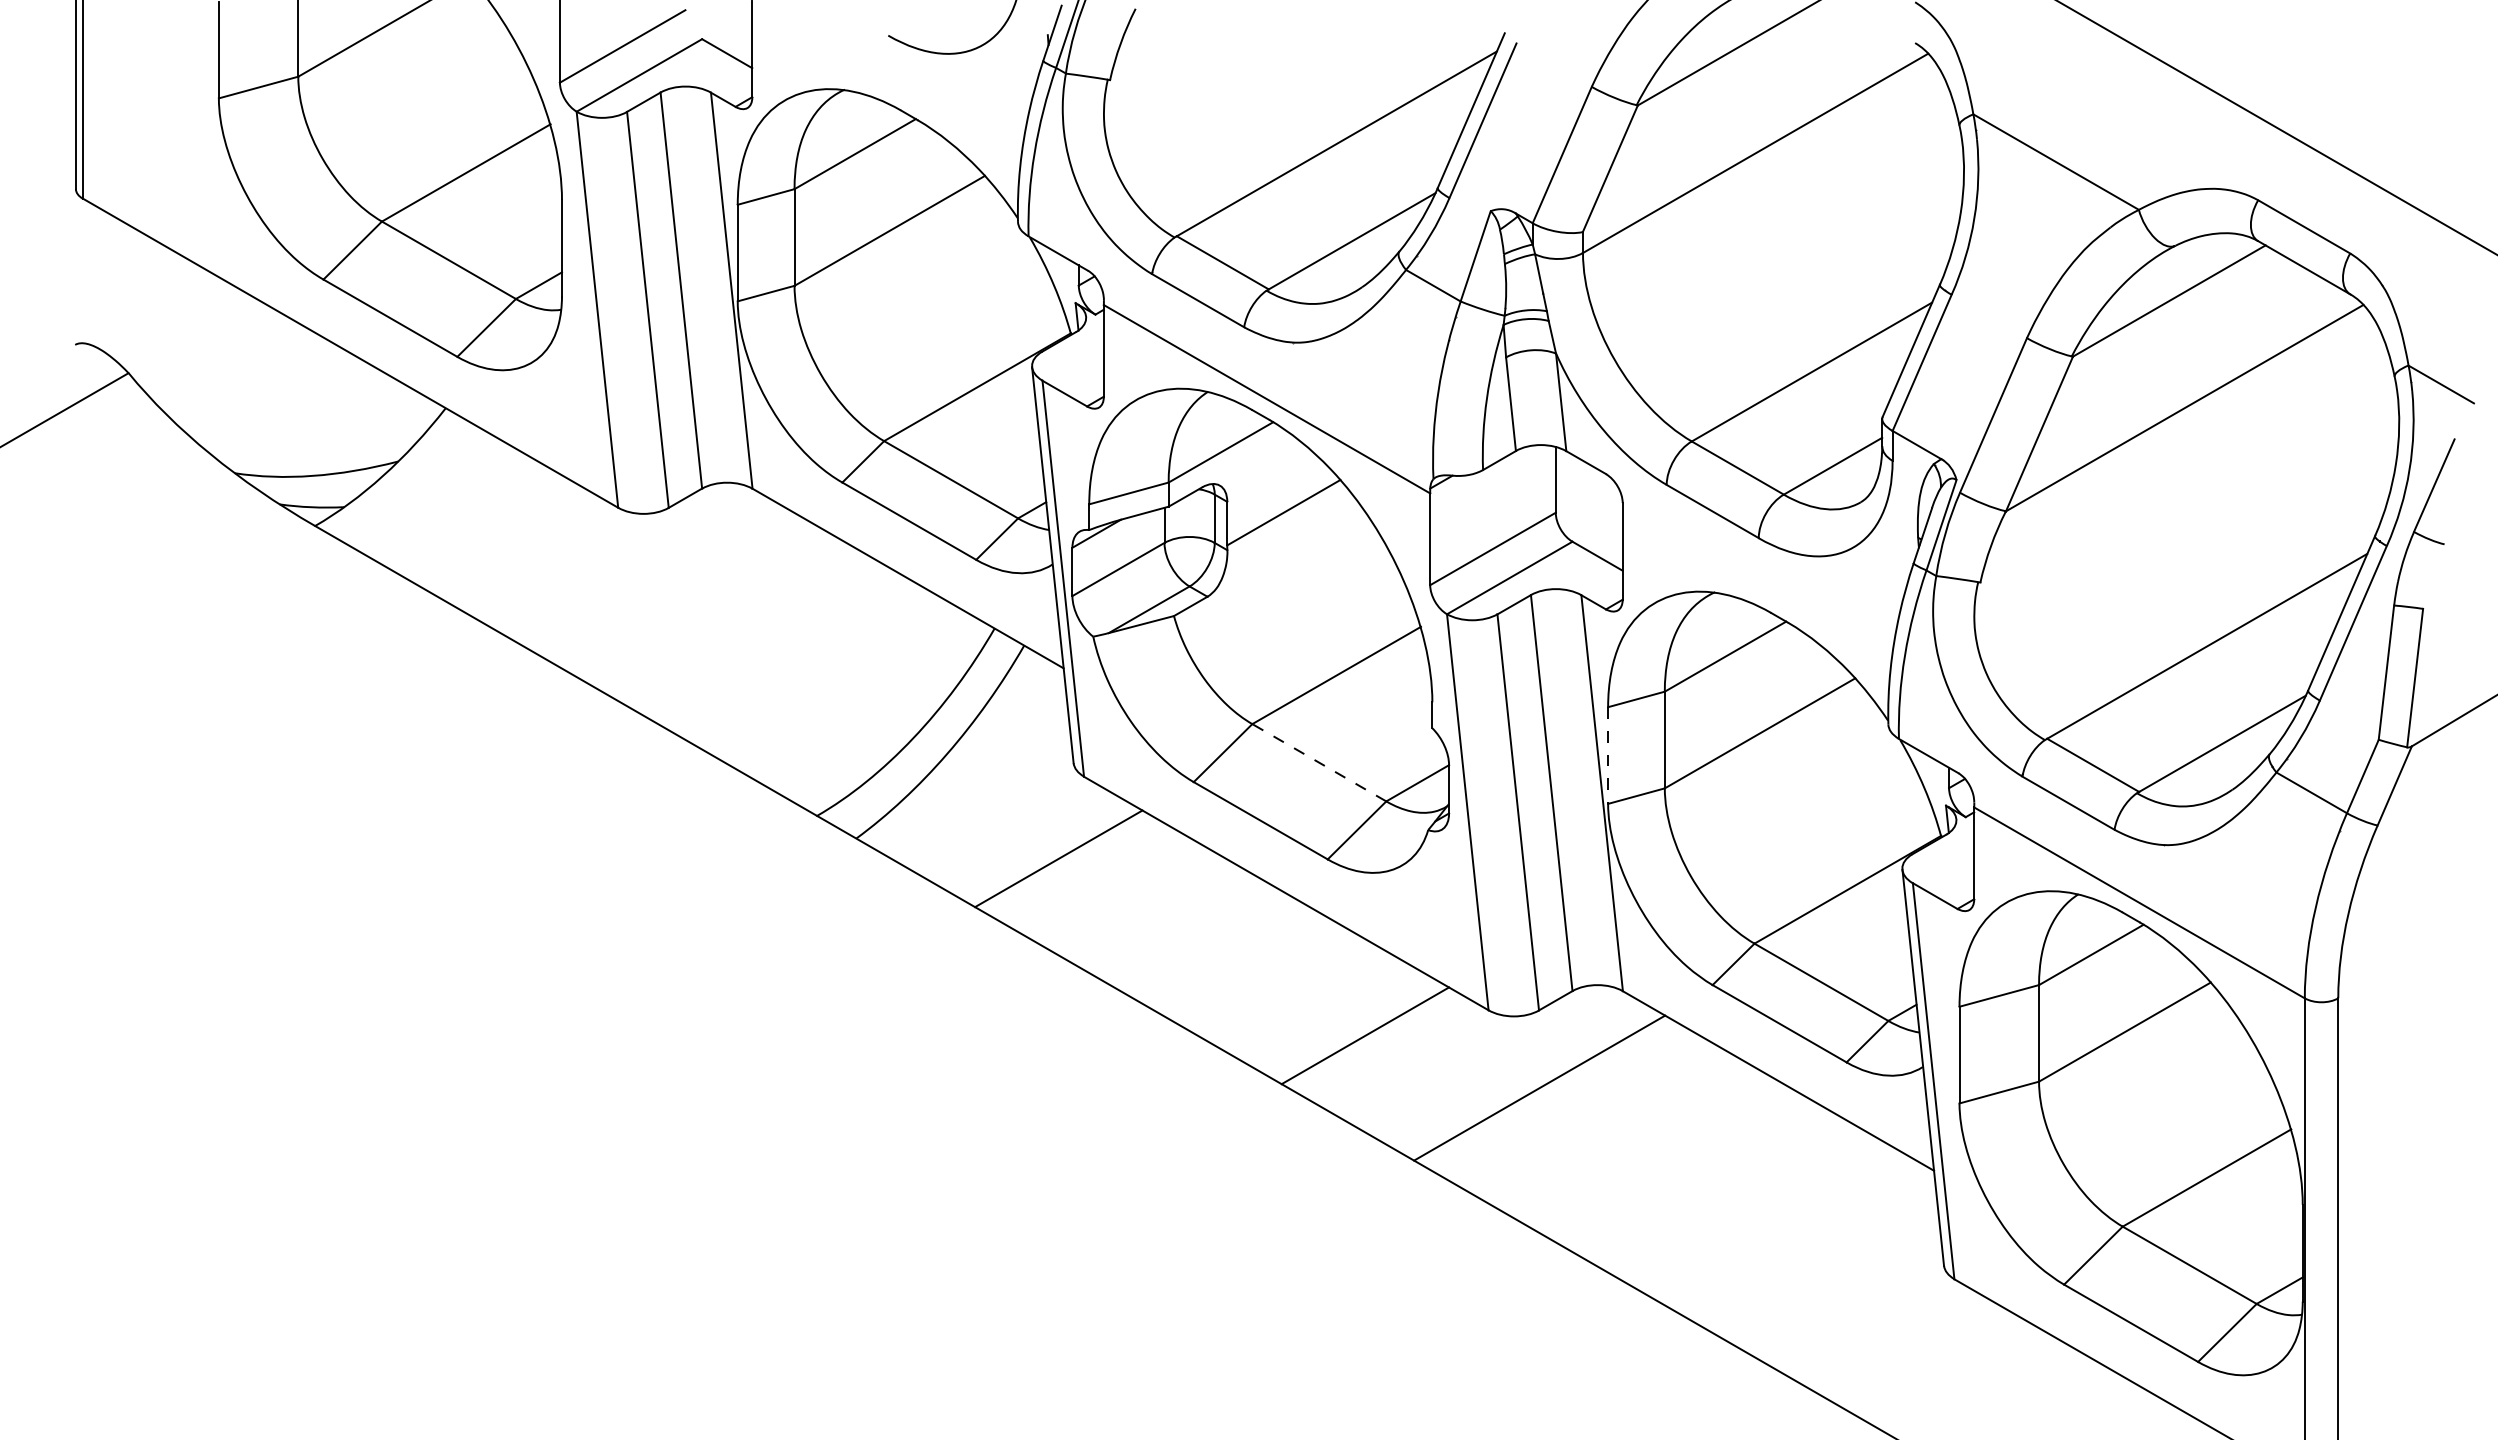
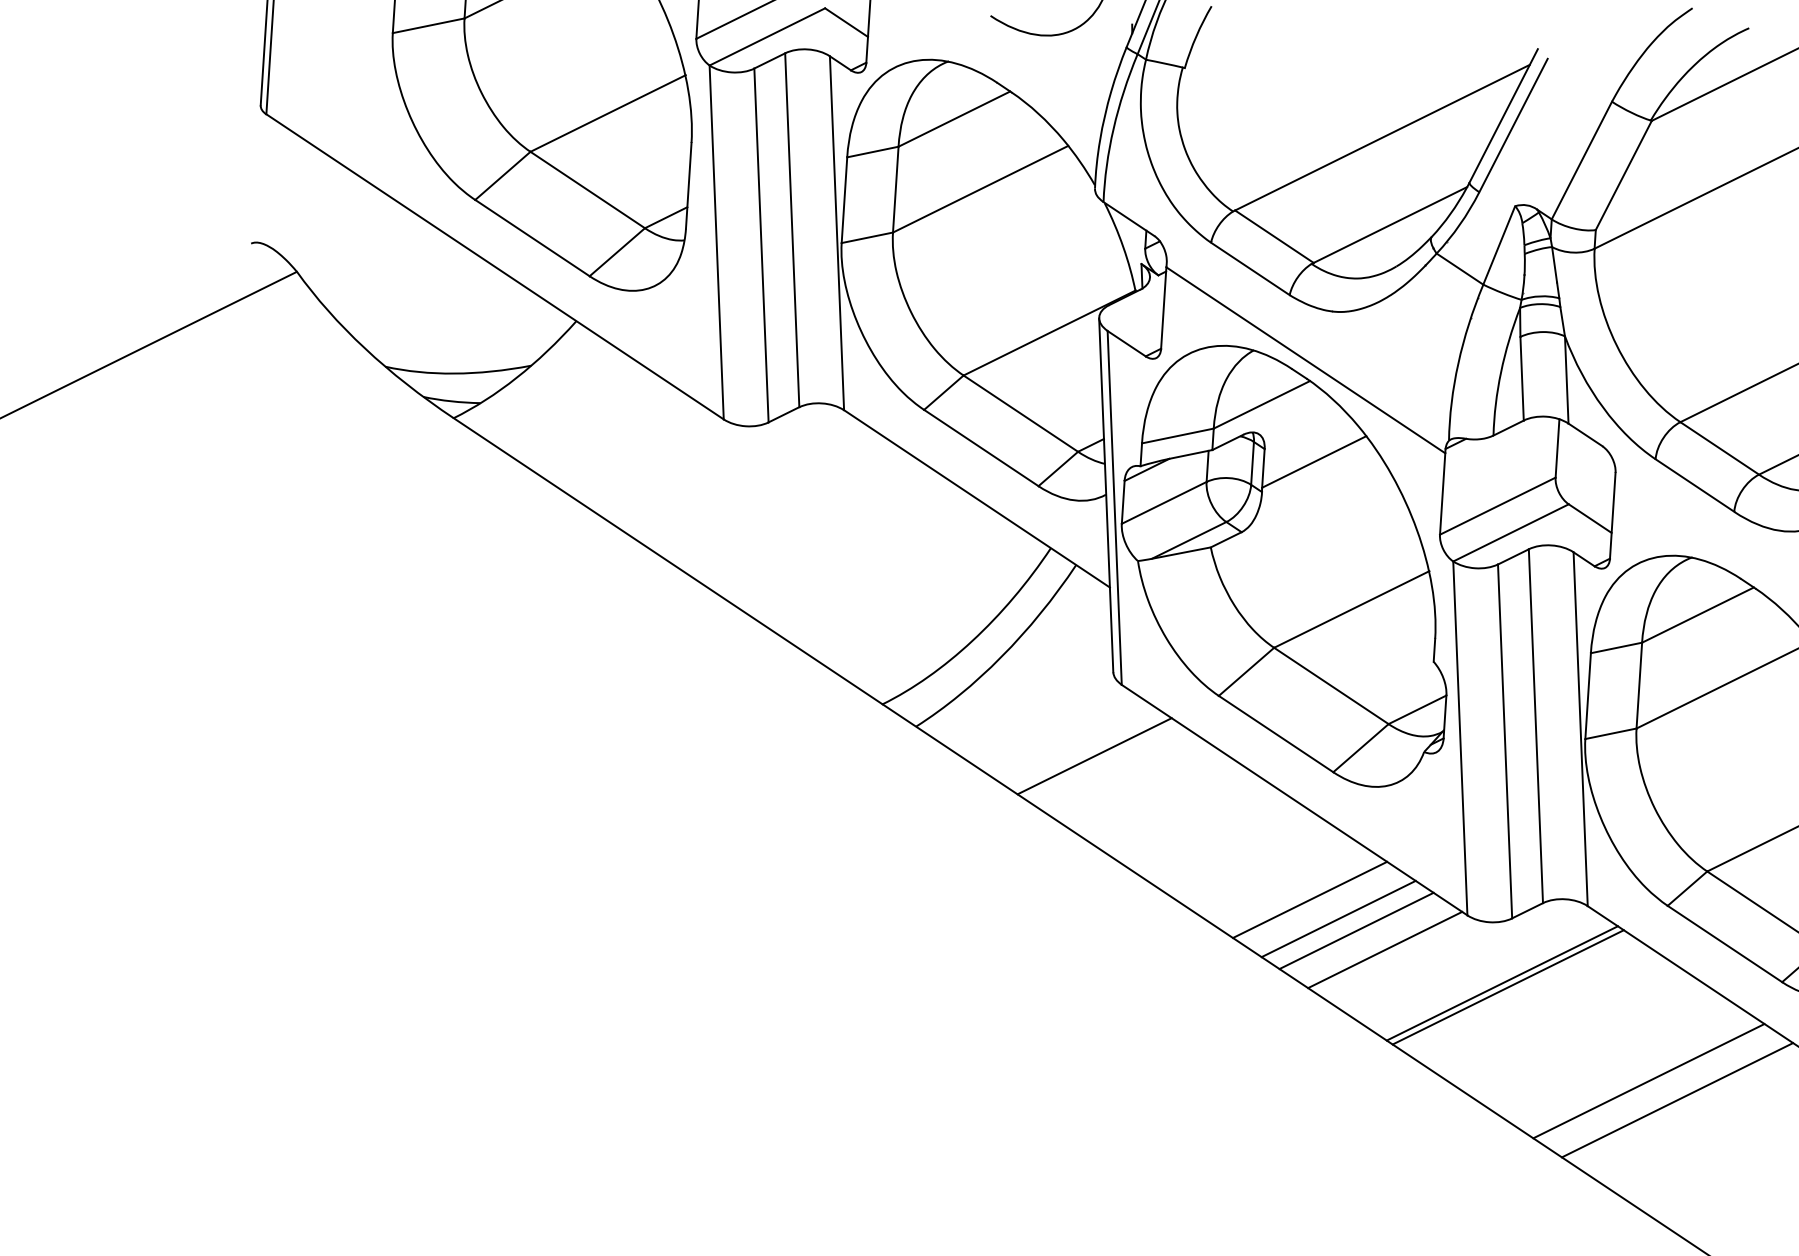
line: (1608, 756) -> (1588, 696), dashed -> solid
line: (1318, 762) -> (1330, 685), dashed -> solid
line: (1310, 1004) -> (1309, 900), added
line: (1344, 1023) -> (1338, 918), added
line: (1398, 1054) -> (1384, 949), added
line: (1532, 1083) -> (1502, 982), added
line: (1703, 1182) -> (1648, 1080), added
line: (1737, 1201) -> (1677, 1099), added

